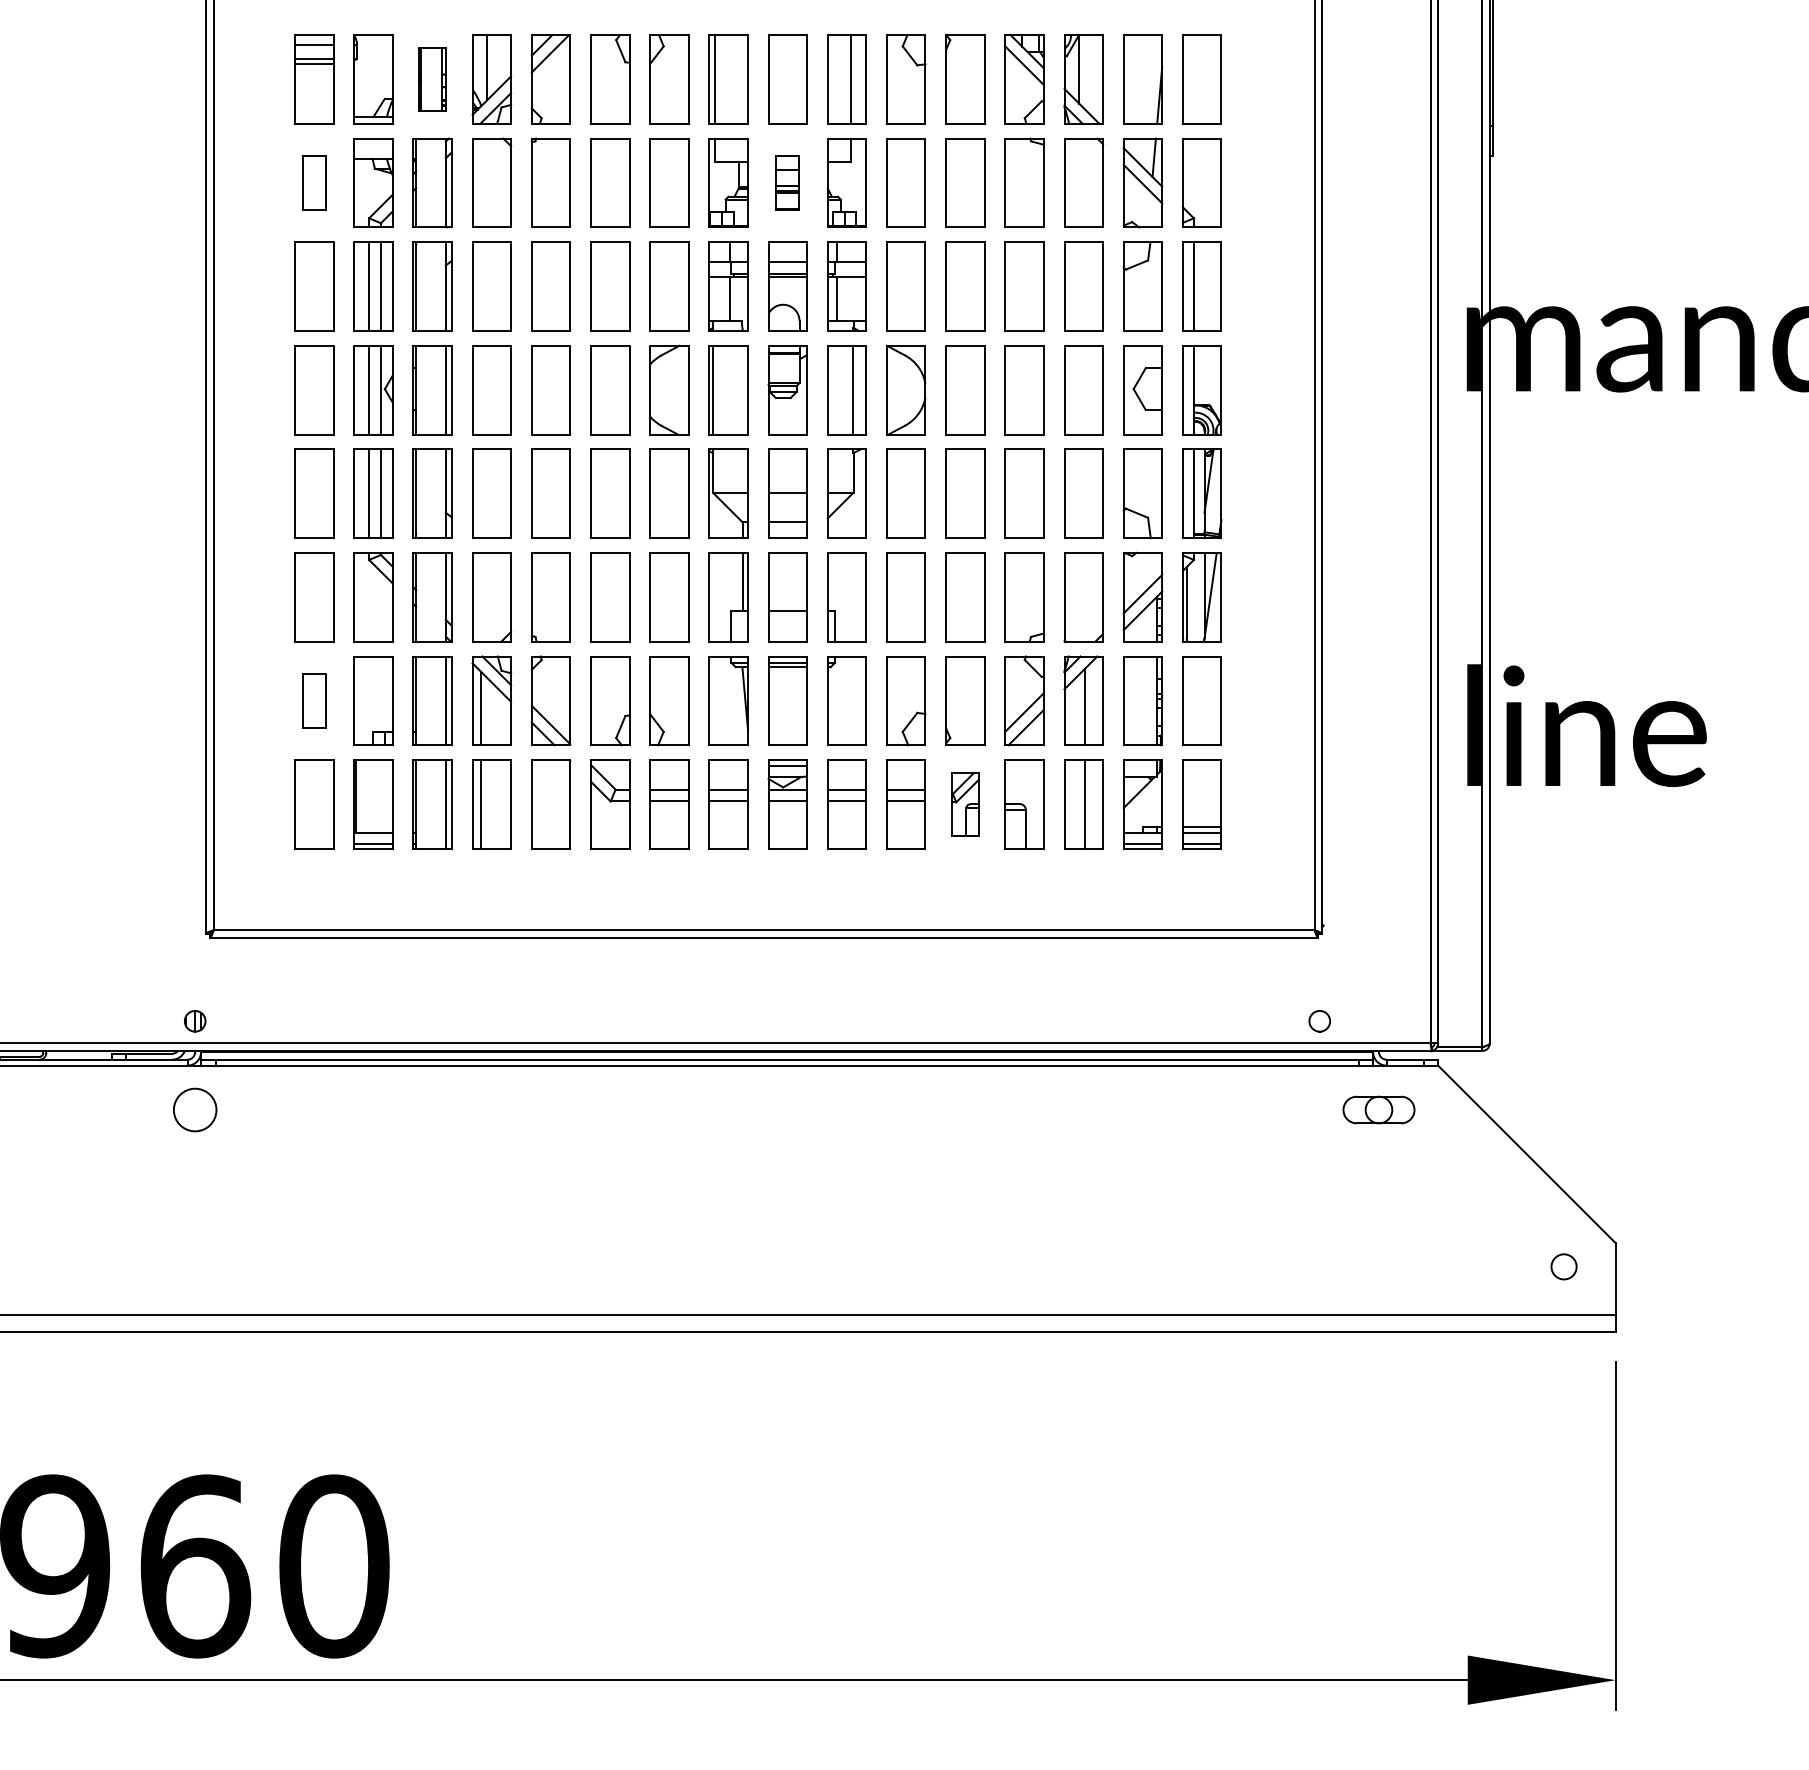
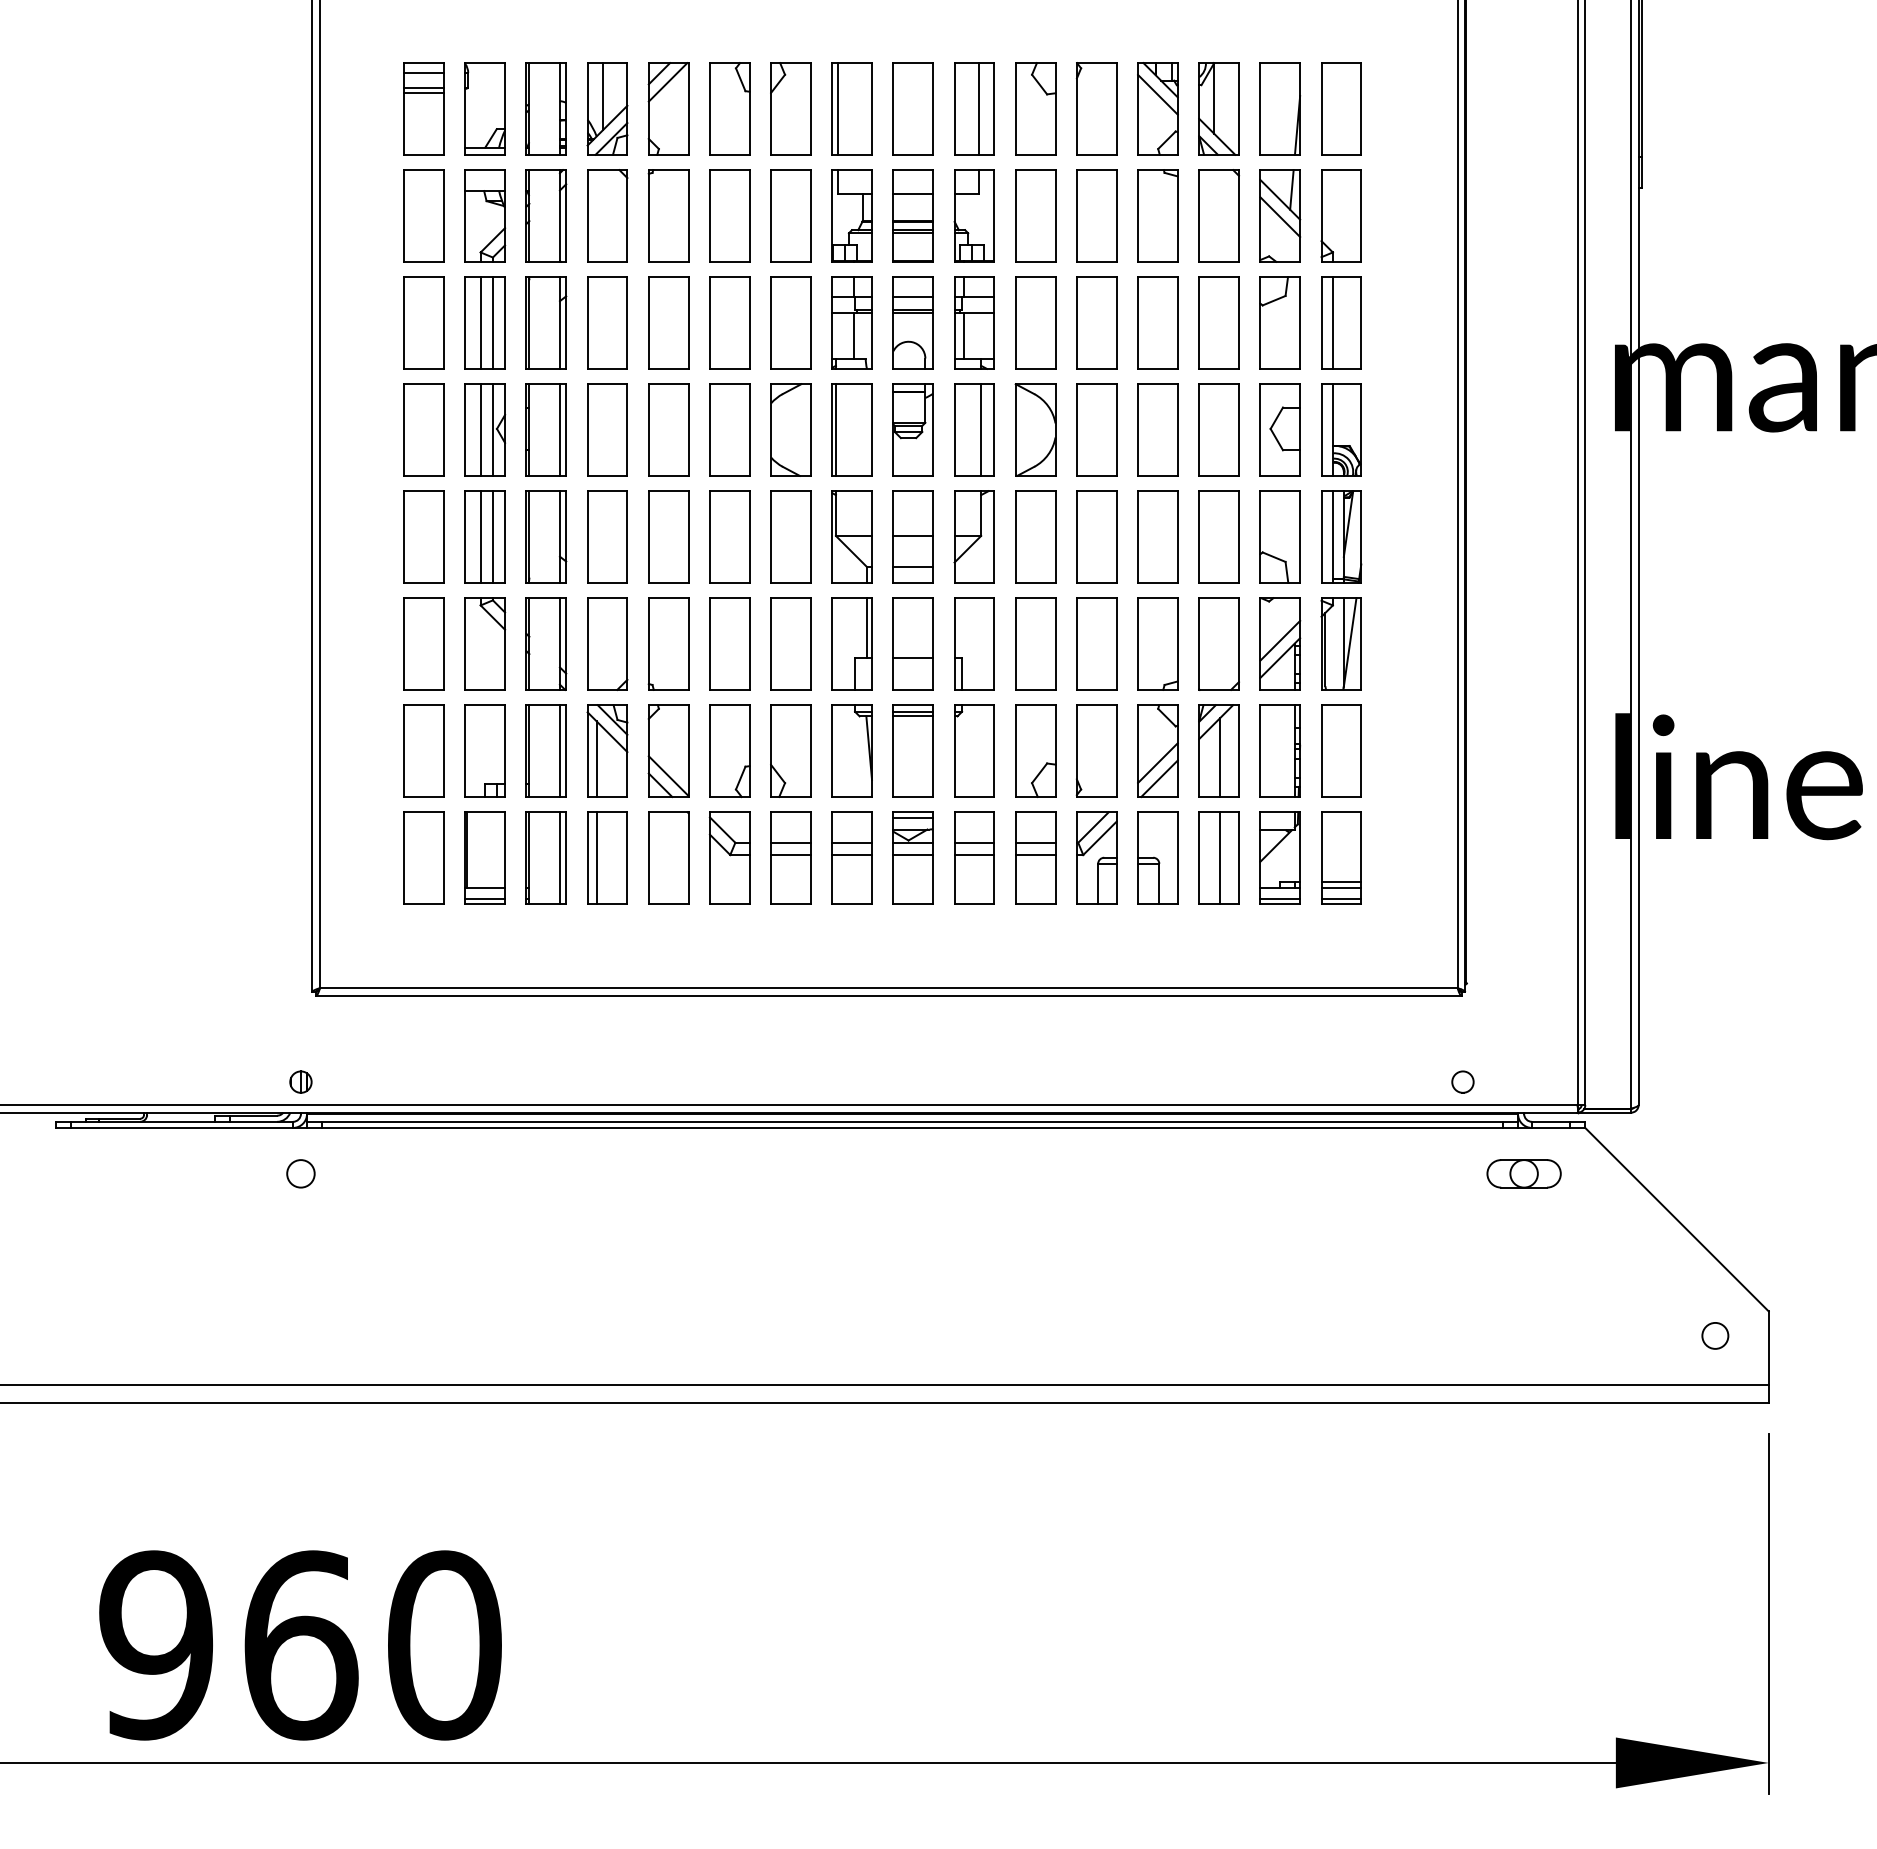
part: (431, 78) -> (545, 108), size x1.43
part: (313, 182) -> (423, 215), size x1.67
part: (787, 182) -> (912, 215), size x1.67
part: (313, 700) -> (423, 750), size x1.67
part: (965, 803) -> (1096, 857), size x1.43
circle: (194, 1109) -> (300, 1173), size x0.62

